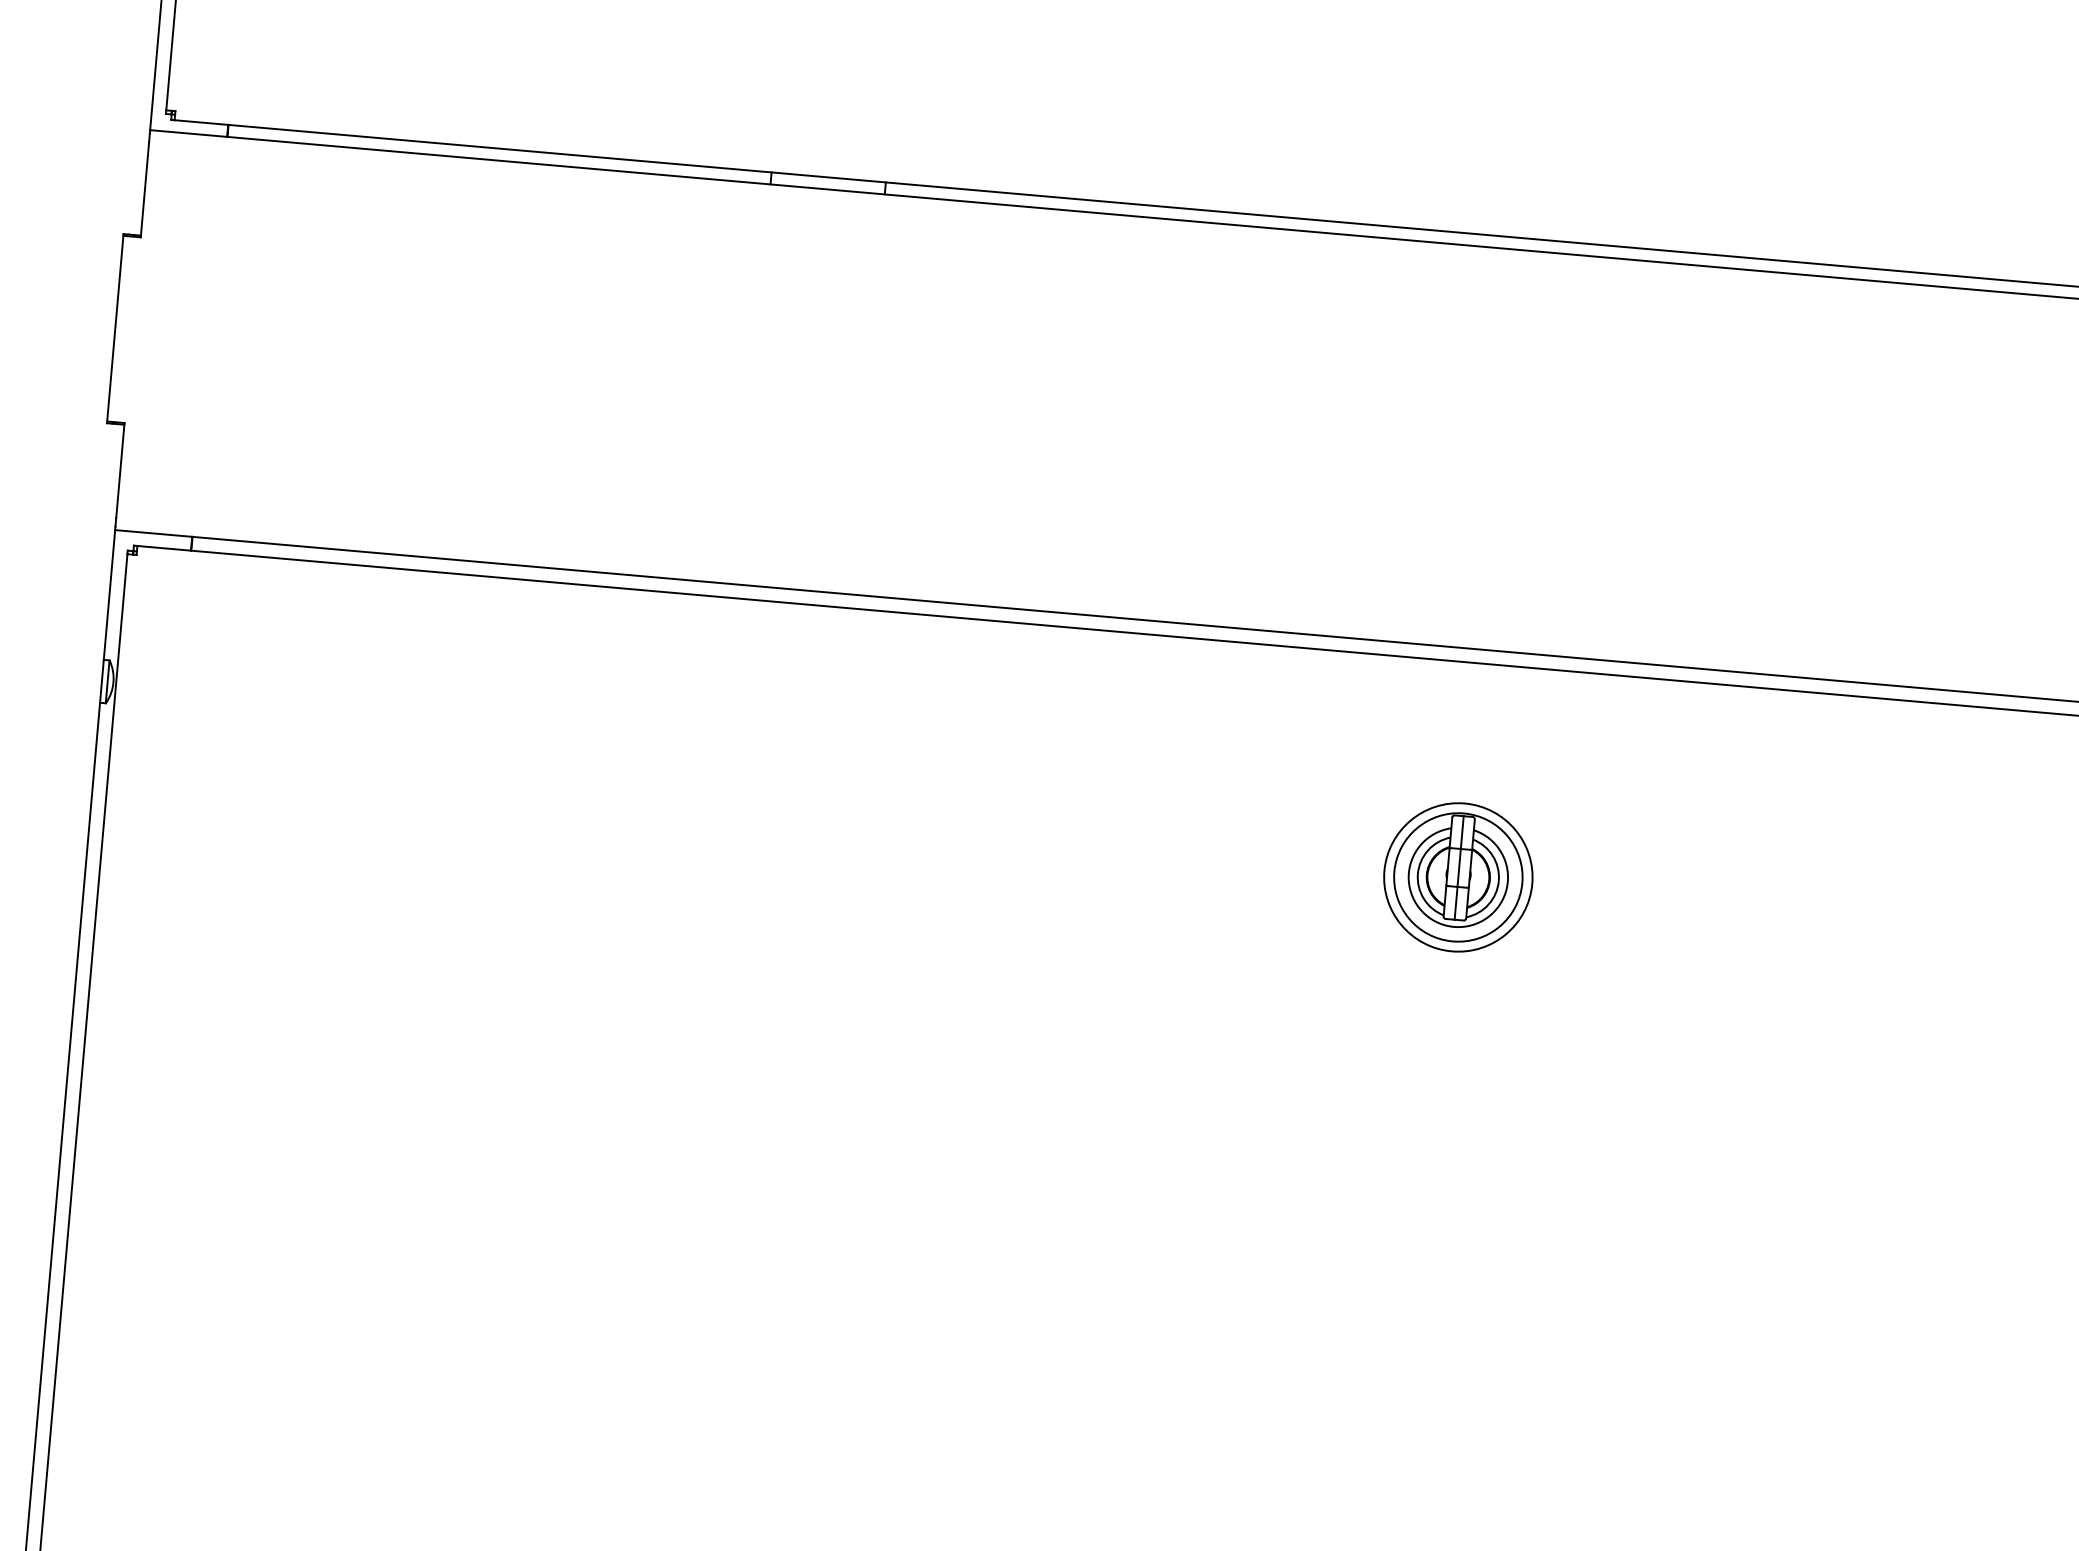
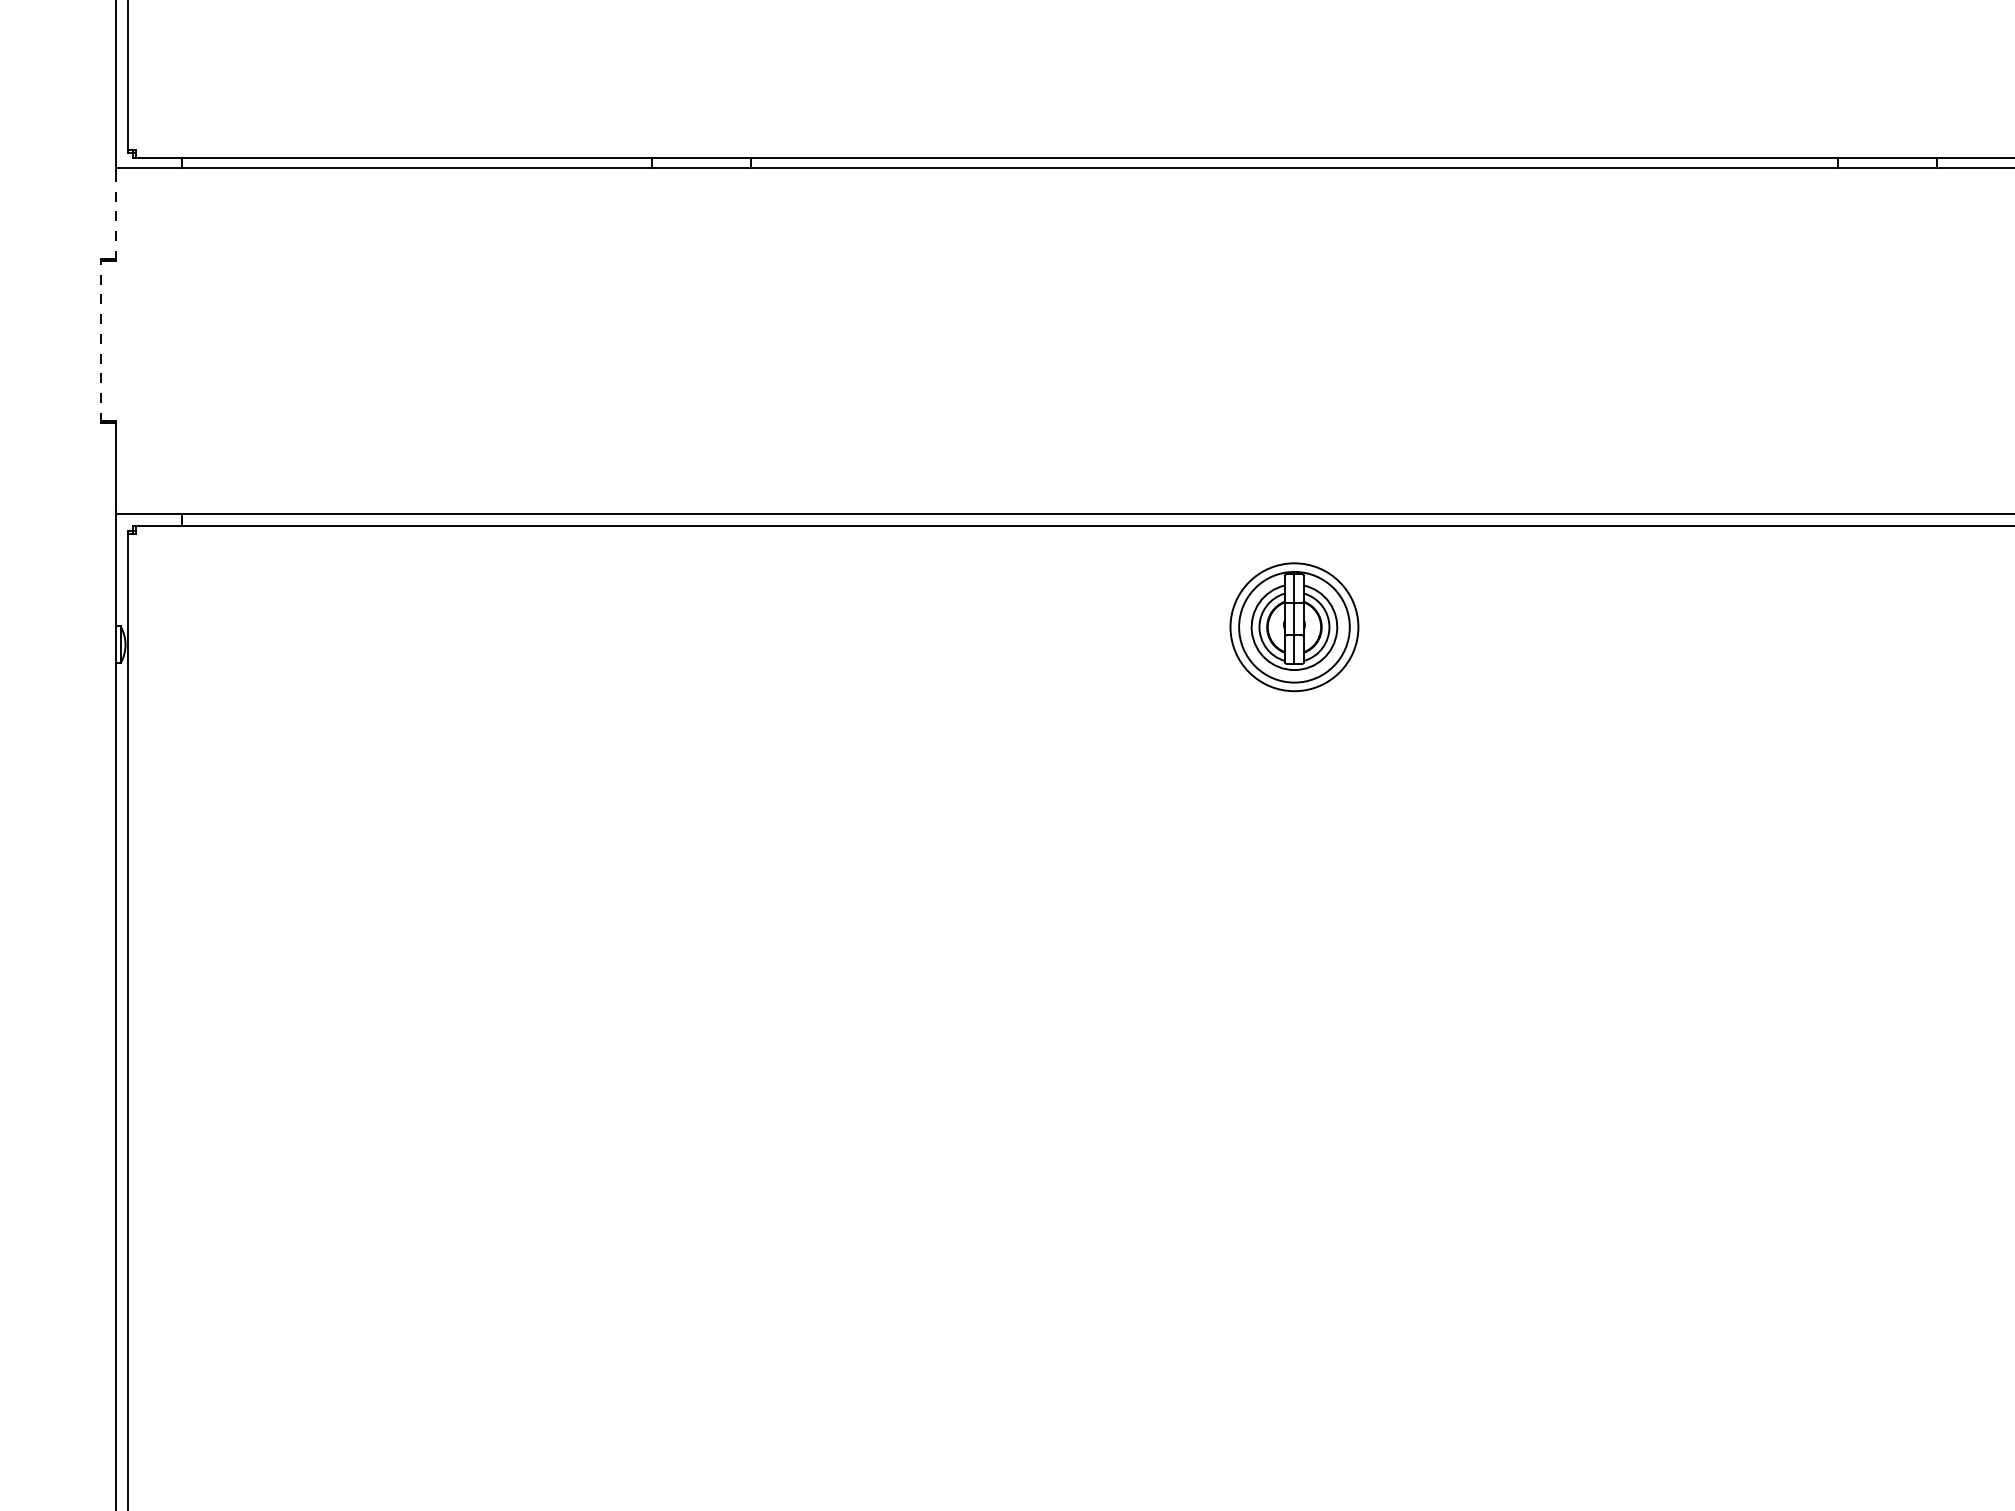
line: (144, 189) -> (115, 219), solid -> dashed
line: (115, 329) -> (100, 341), solid -> dashed
part: (1458, 877) -> (1294, 627), moved

